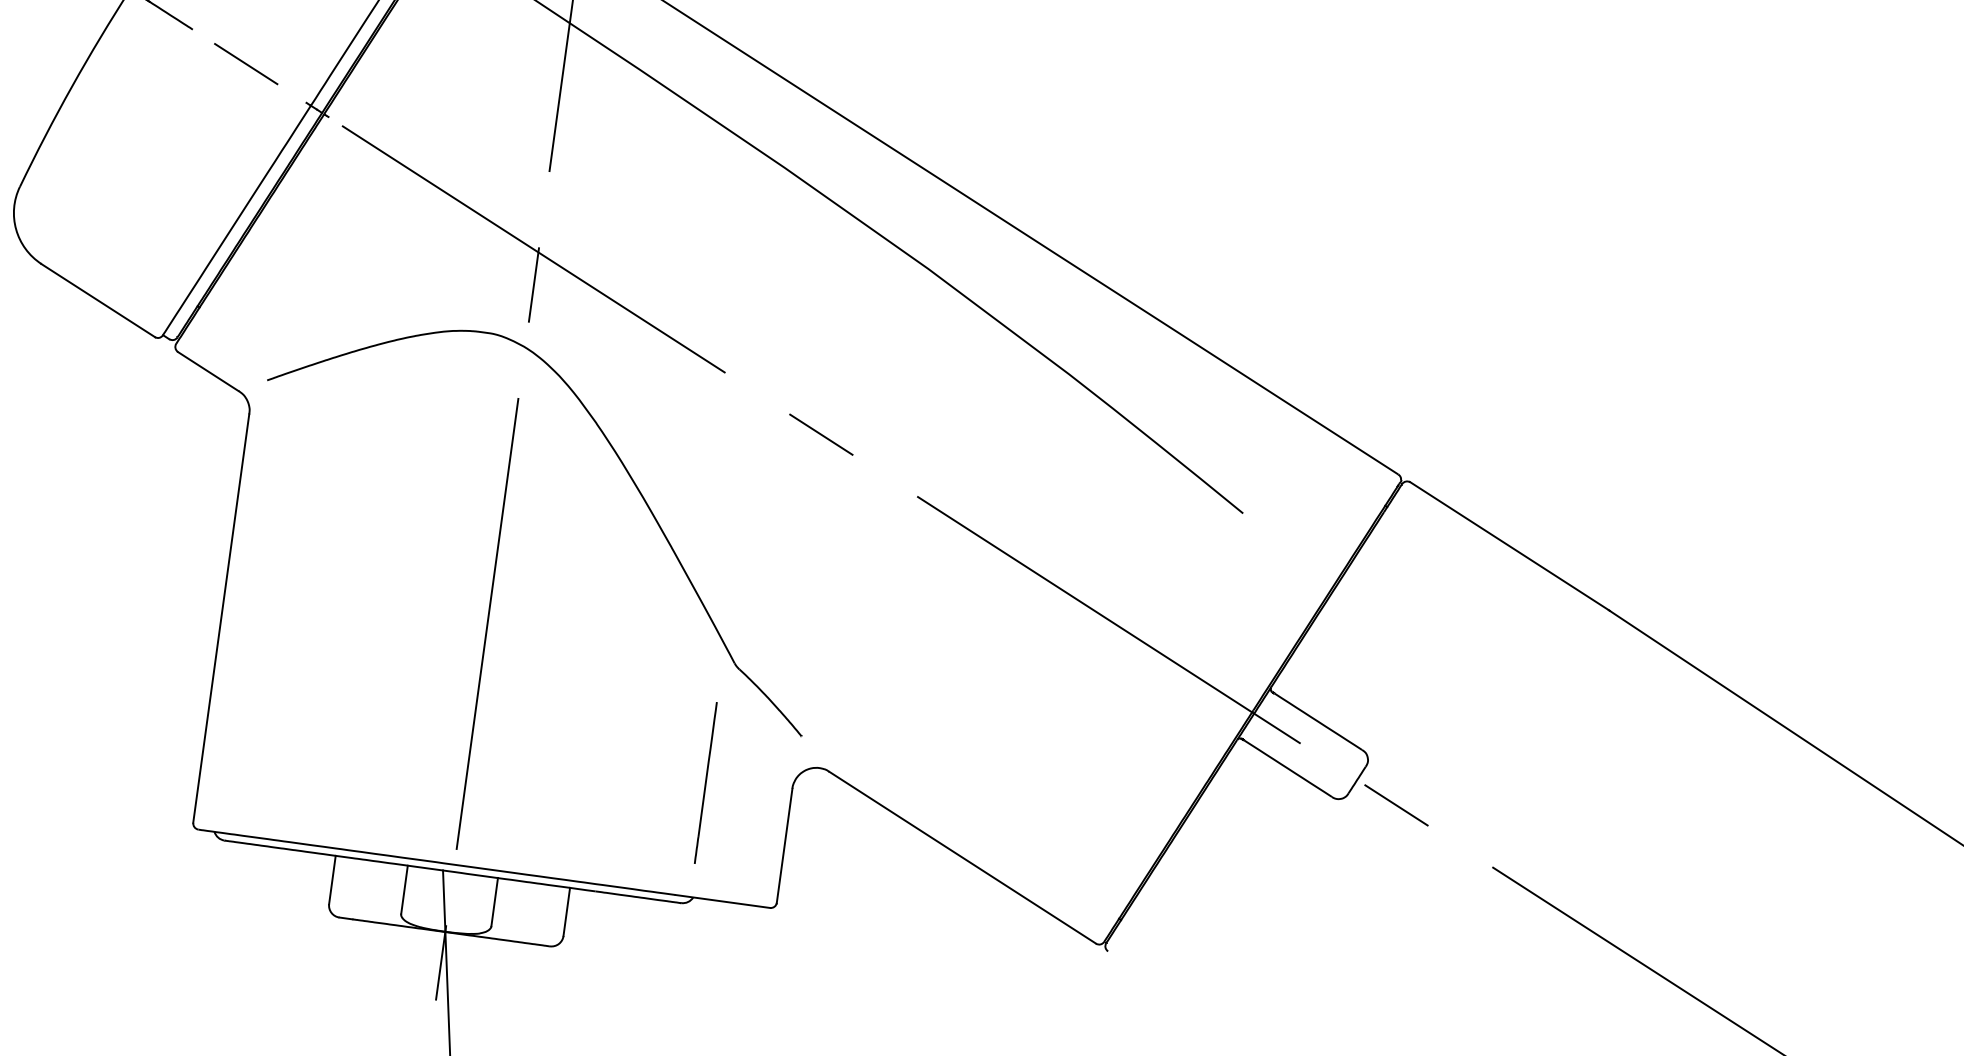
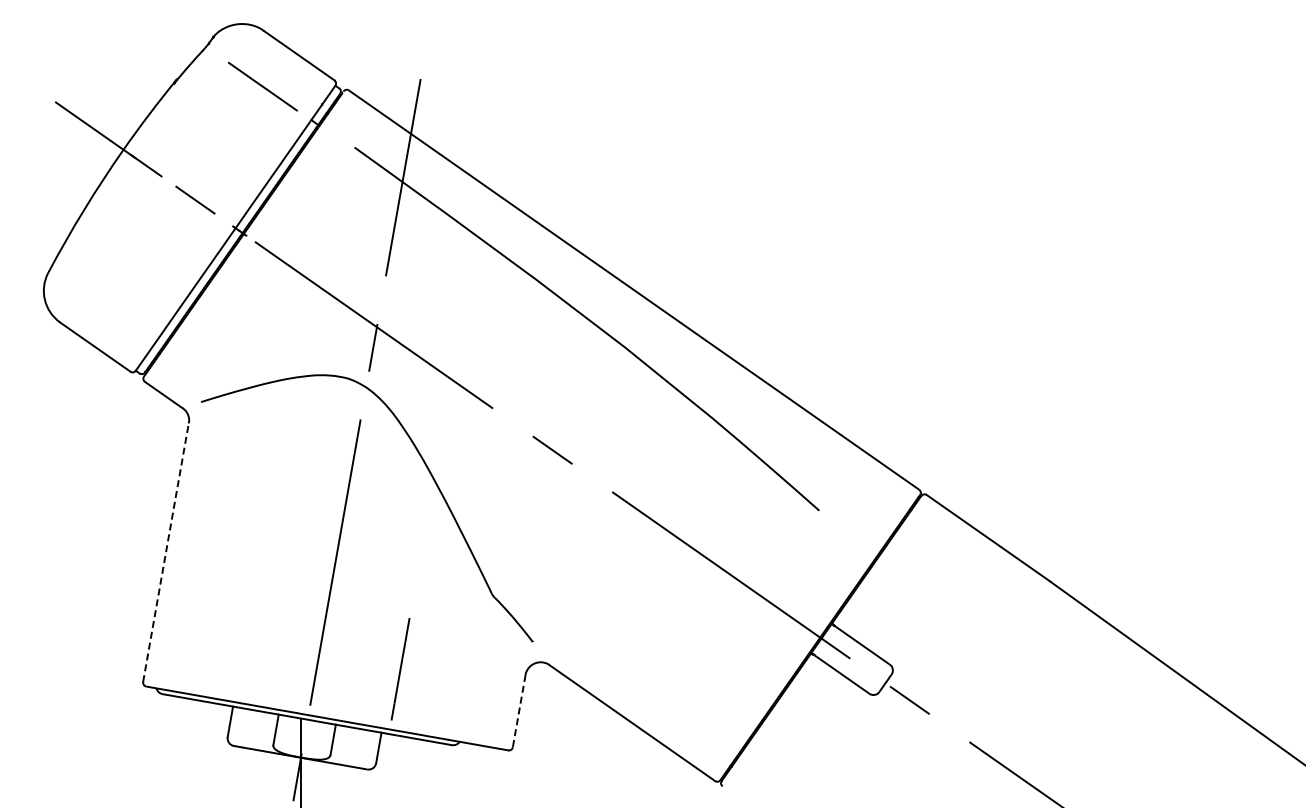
line: (222, 618) -> (166, 552), solid -> dashed
line: (705, 783) -> (400, 669), moved
line: (785, 846) -> (519, 711), solid -> dashed

